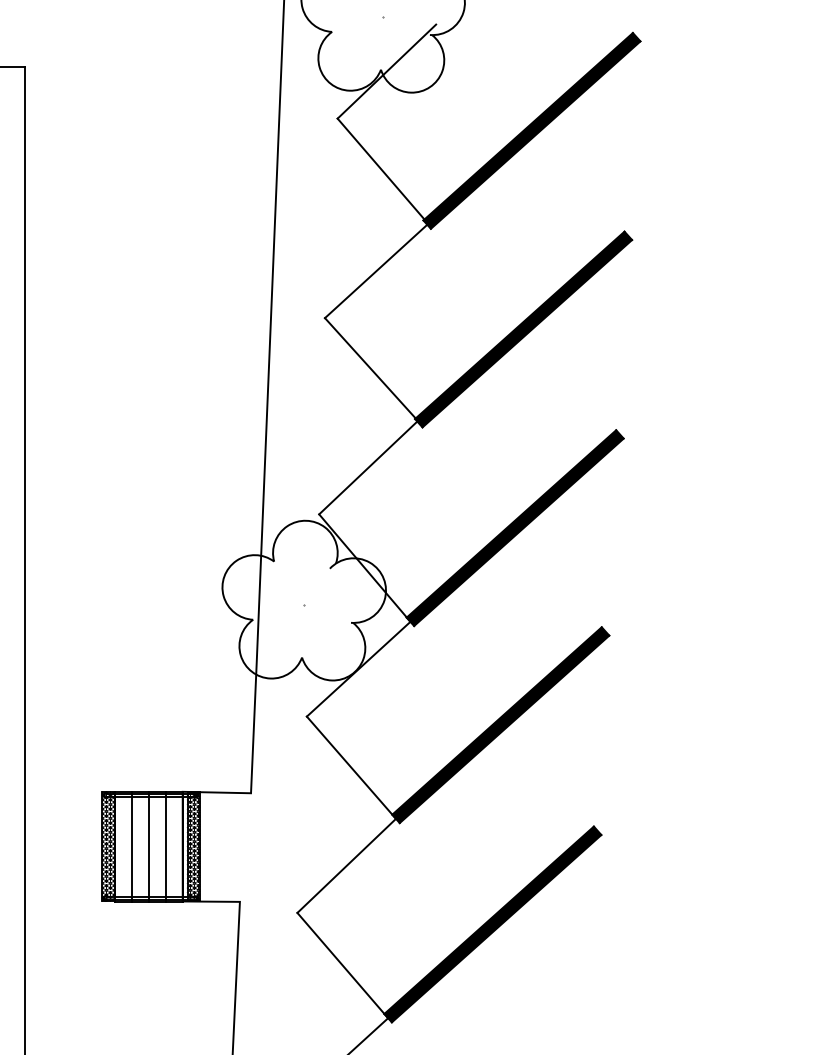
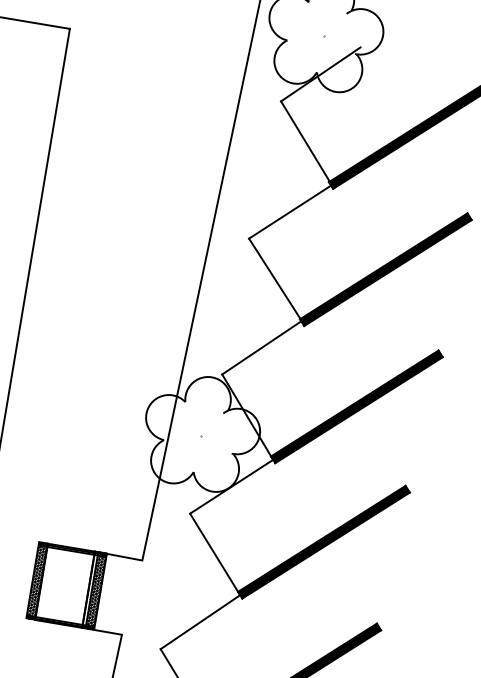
line: (132, 846) -> (53, 583), removed
line: (148, 846) -> (64, 585), removed
line: (165, 846) -> (76, 587), removed

